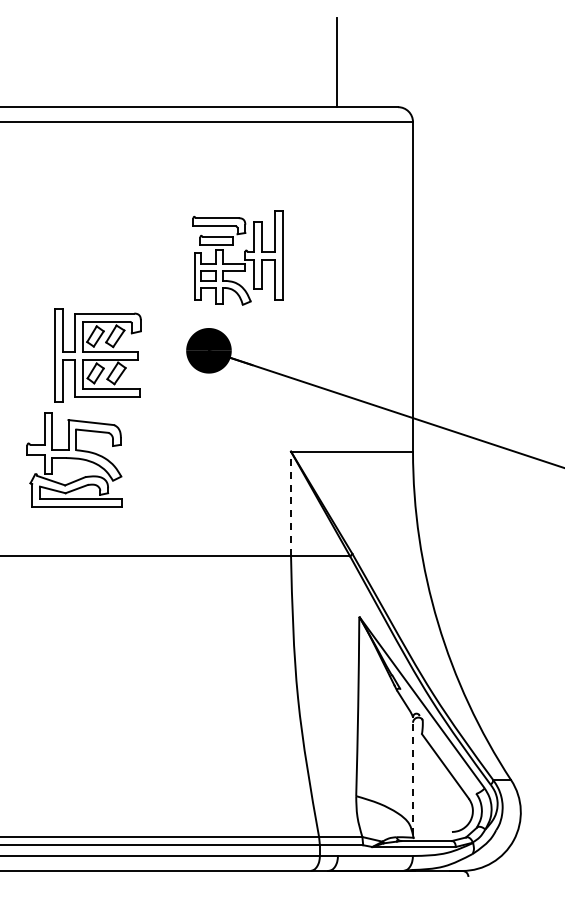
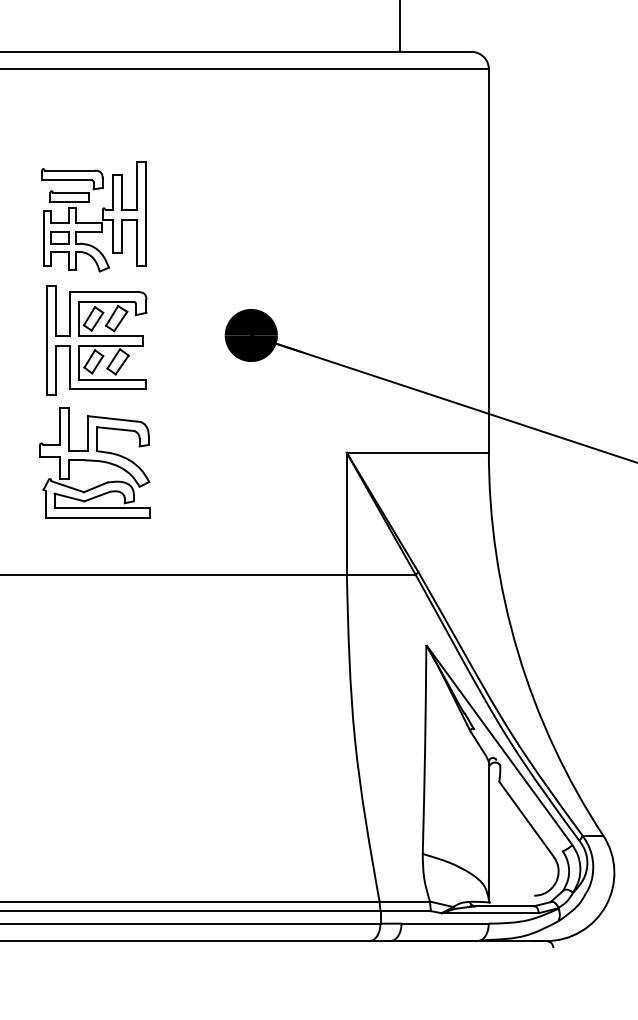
part: (237, 257) -> (93, 216), moved
part: (97, 355) -> (95, 340), moved
line: (291, 503) -> (347, 513), dashed -> solid
line: (413, 776) -> (489, 831), dashed -> solid

